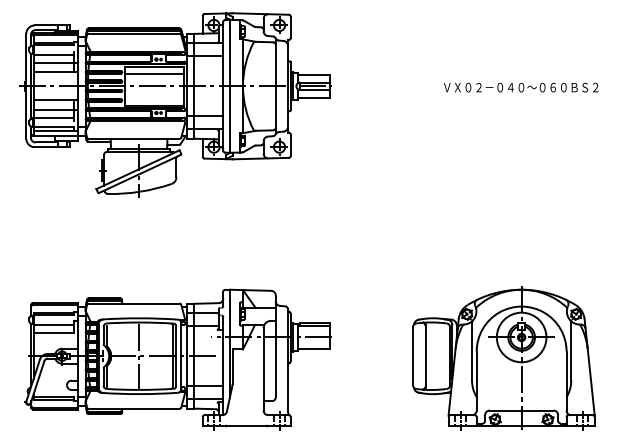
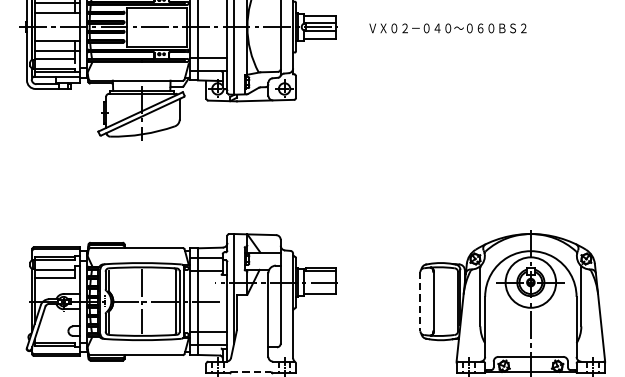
line: (154, 74) -> (157, 15), removed
text: (521, 87) -> (448, 28), moved
line: (413, 356) -> (420, 301), solid -> dashed
line: (246, 425) -> (250, 372), solid -> dashed

